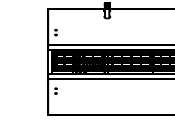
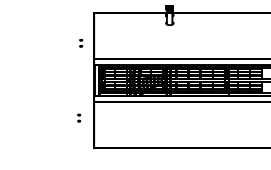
part: (56, 31) -> (81, 42), moved
part: (56, 90) -> (79, 117), moved

